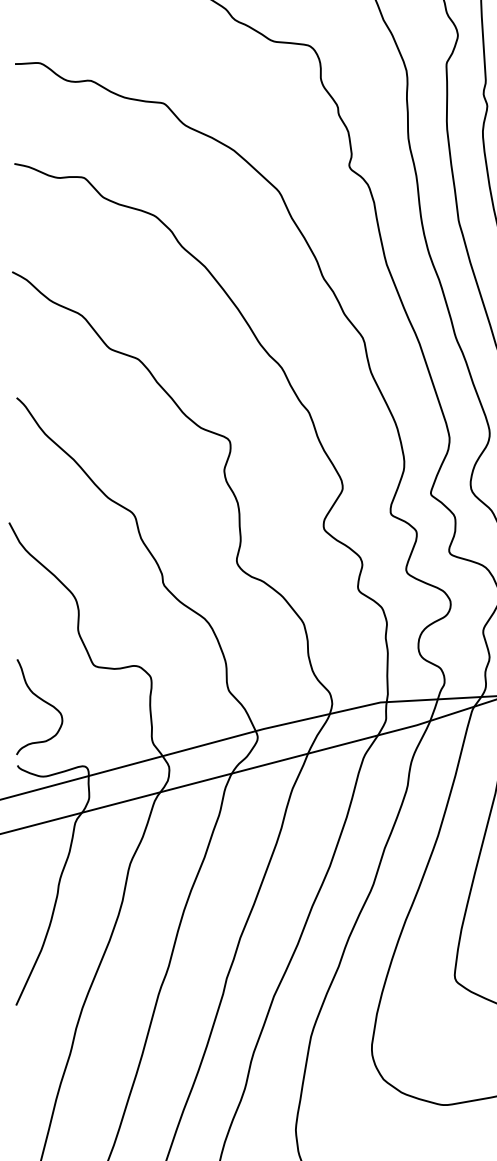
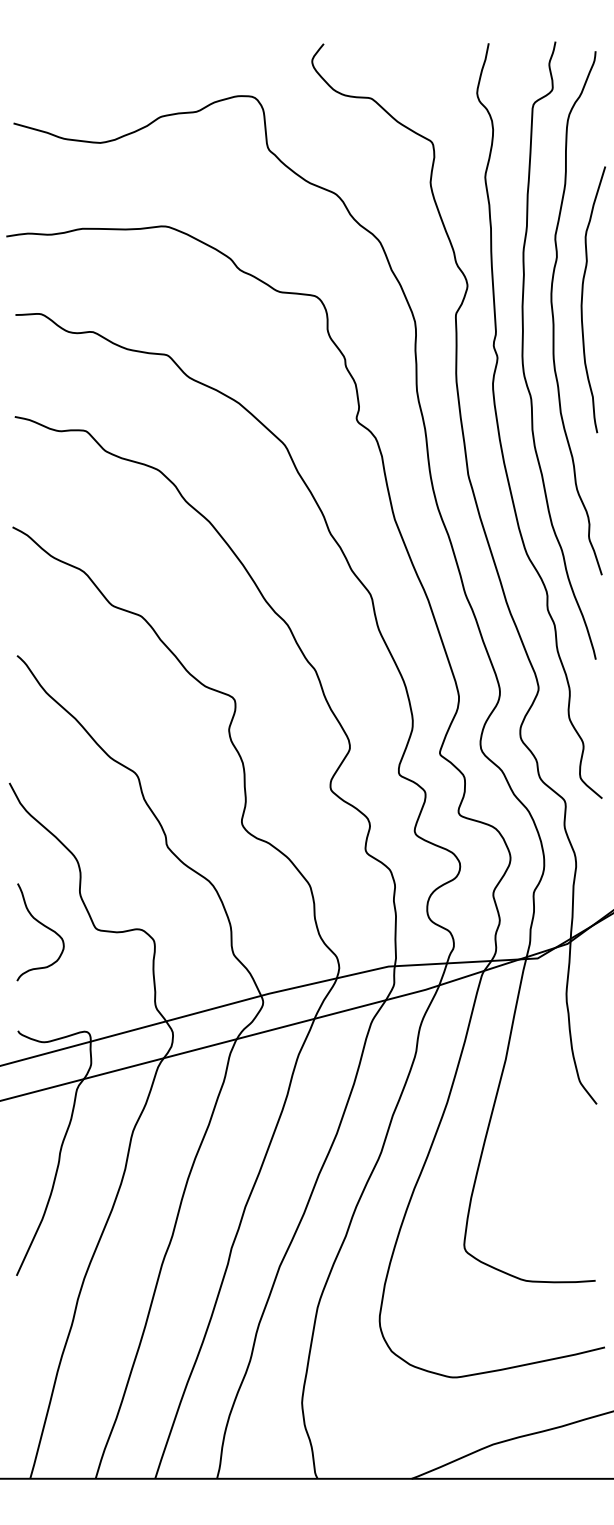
curve: (42, 701) -> (43, 926), moved

